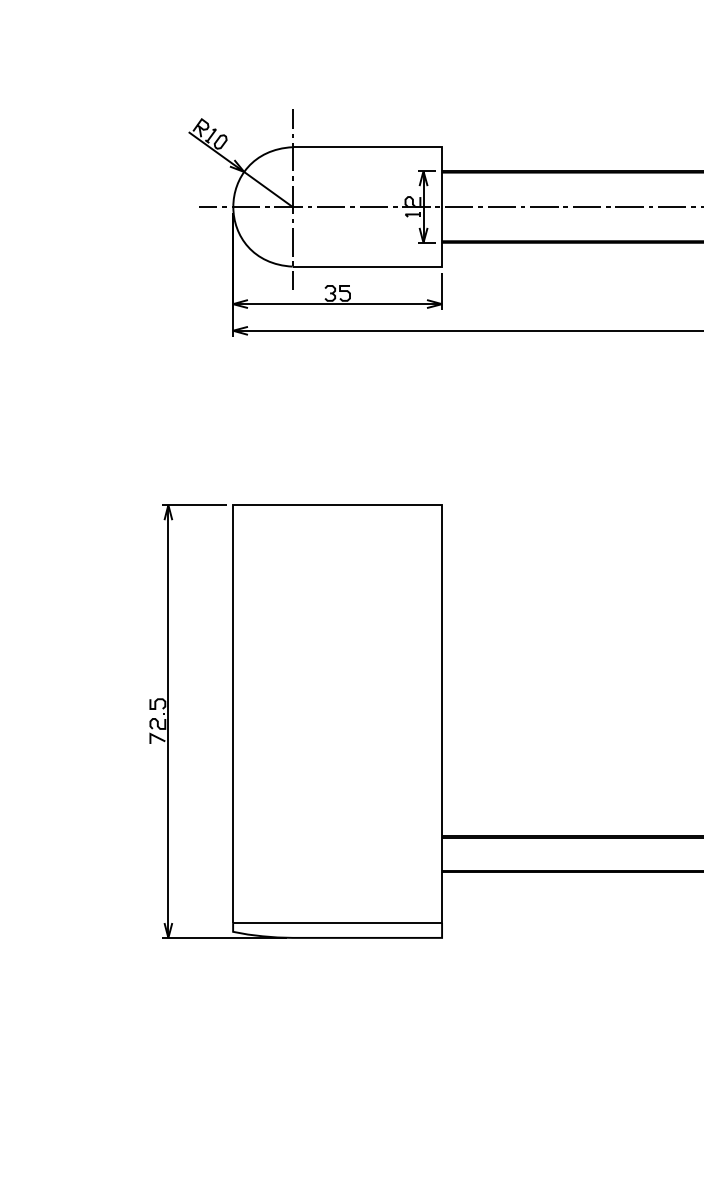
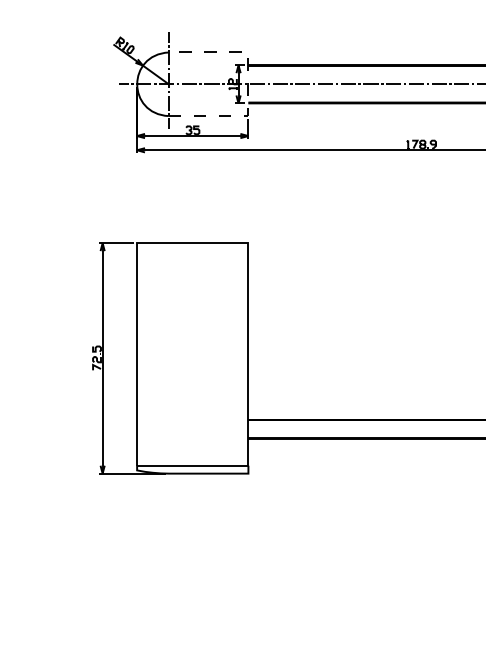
line: (442, 207) -> (248, 84), solid -> dashed

